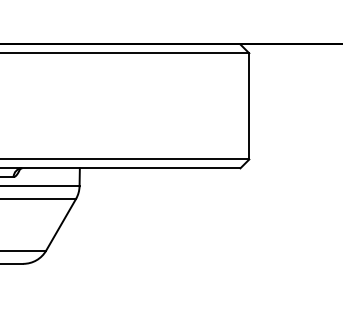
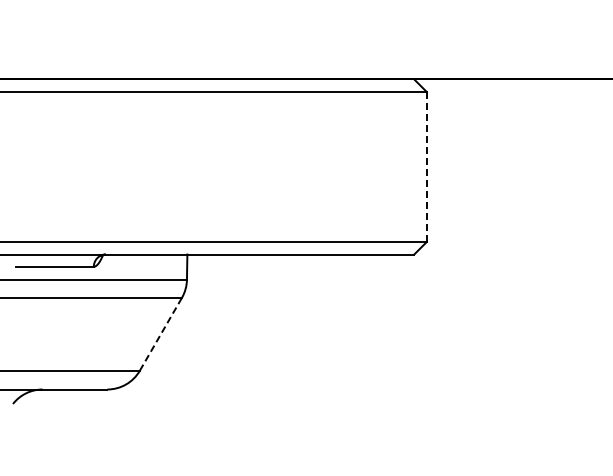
line: (249, 106) -> (426, 166), solid -> dashed
line: (61, 224) -> (161, 333), solid -> dashed

